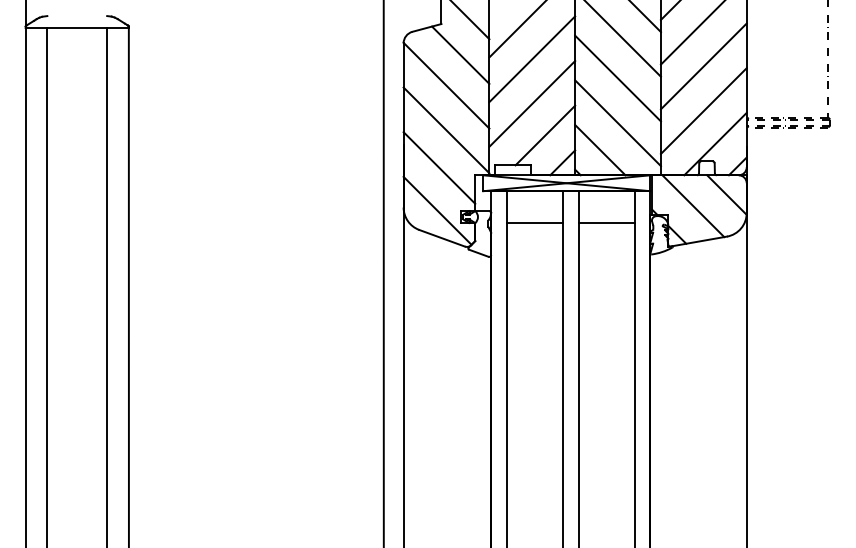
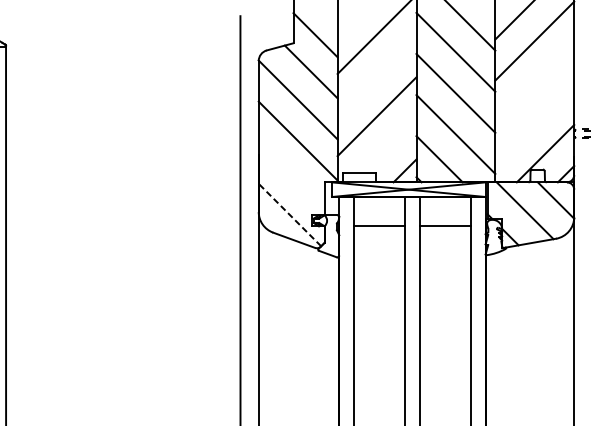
line: (532, 59) -> (377, 75), removed
line: (703, 66) -> (534, 82), removed
line: (703, 110) -> (534, 122), removed
line: (545, 135) -> (389, 145), removed
line: (439, 167) -> (291, 175), removed
line: (437, 210) -> (289, 214), solid -> dashed

